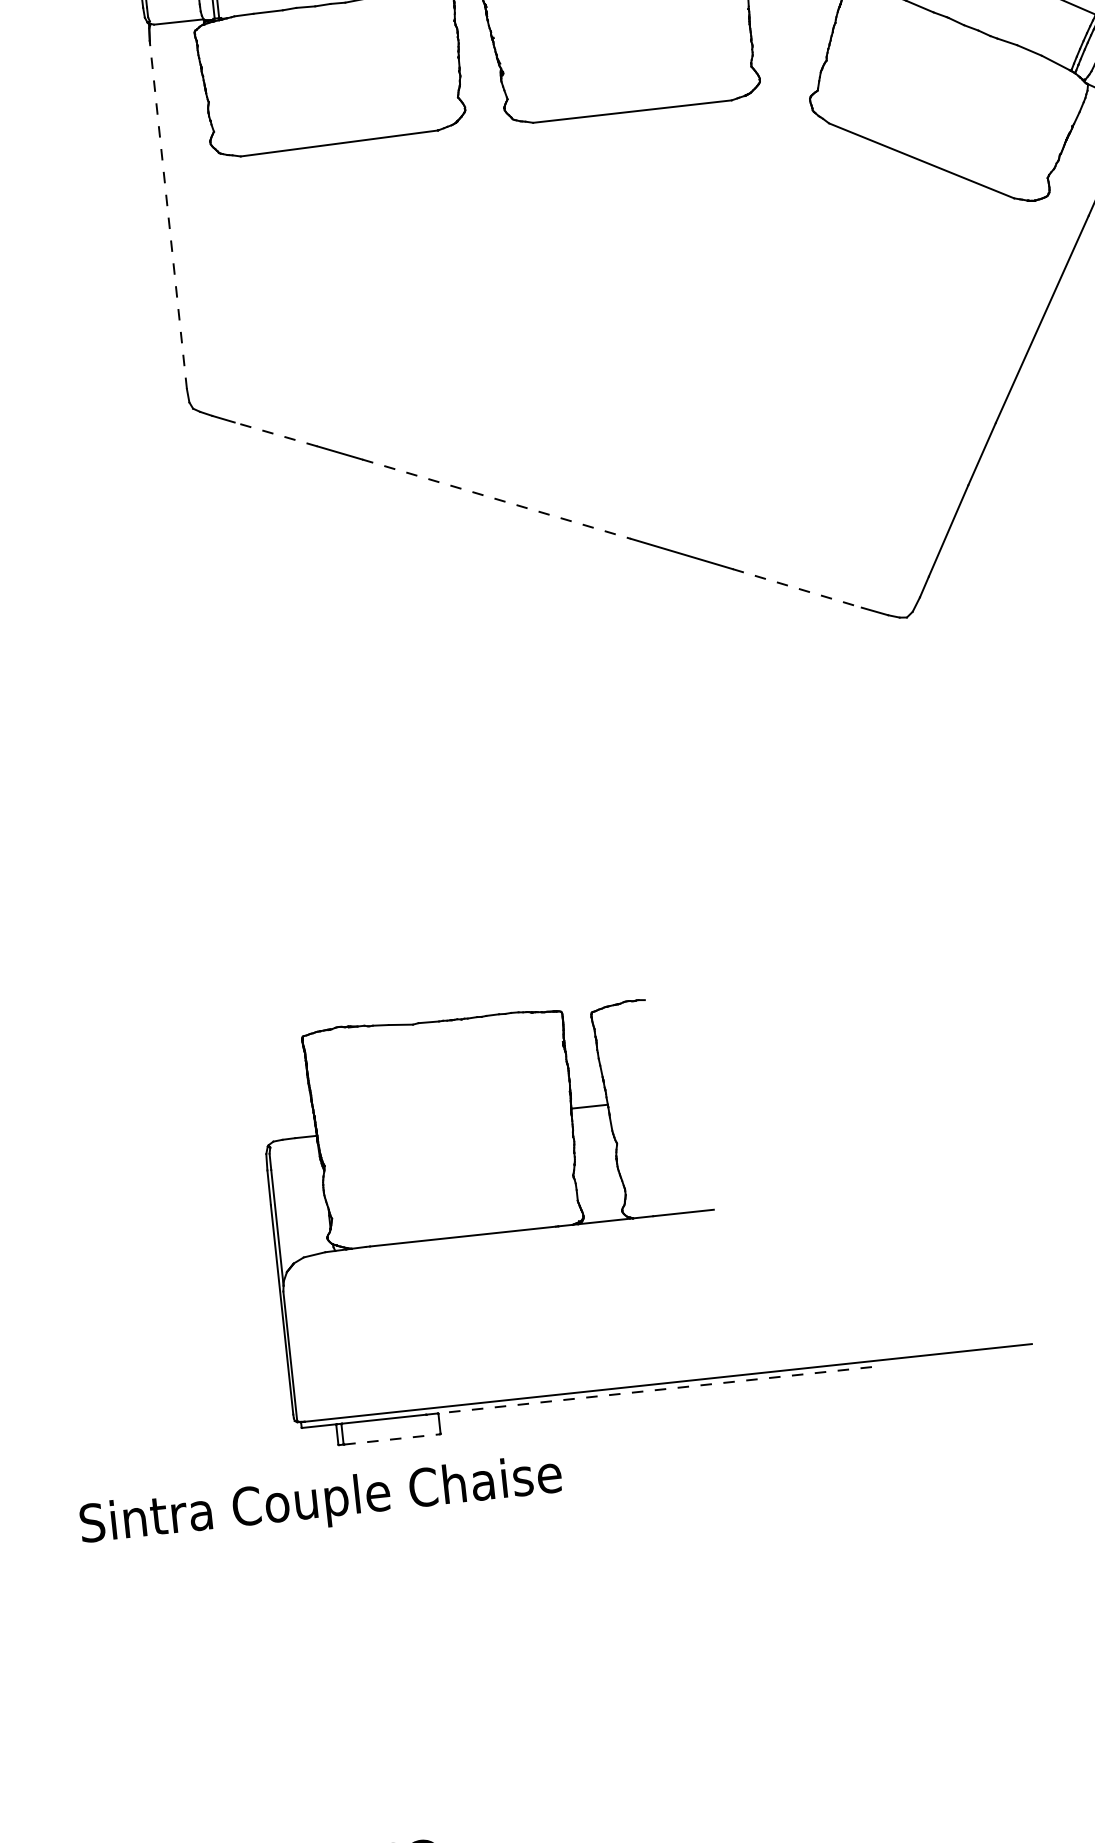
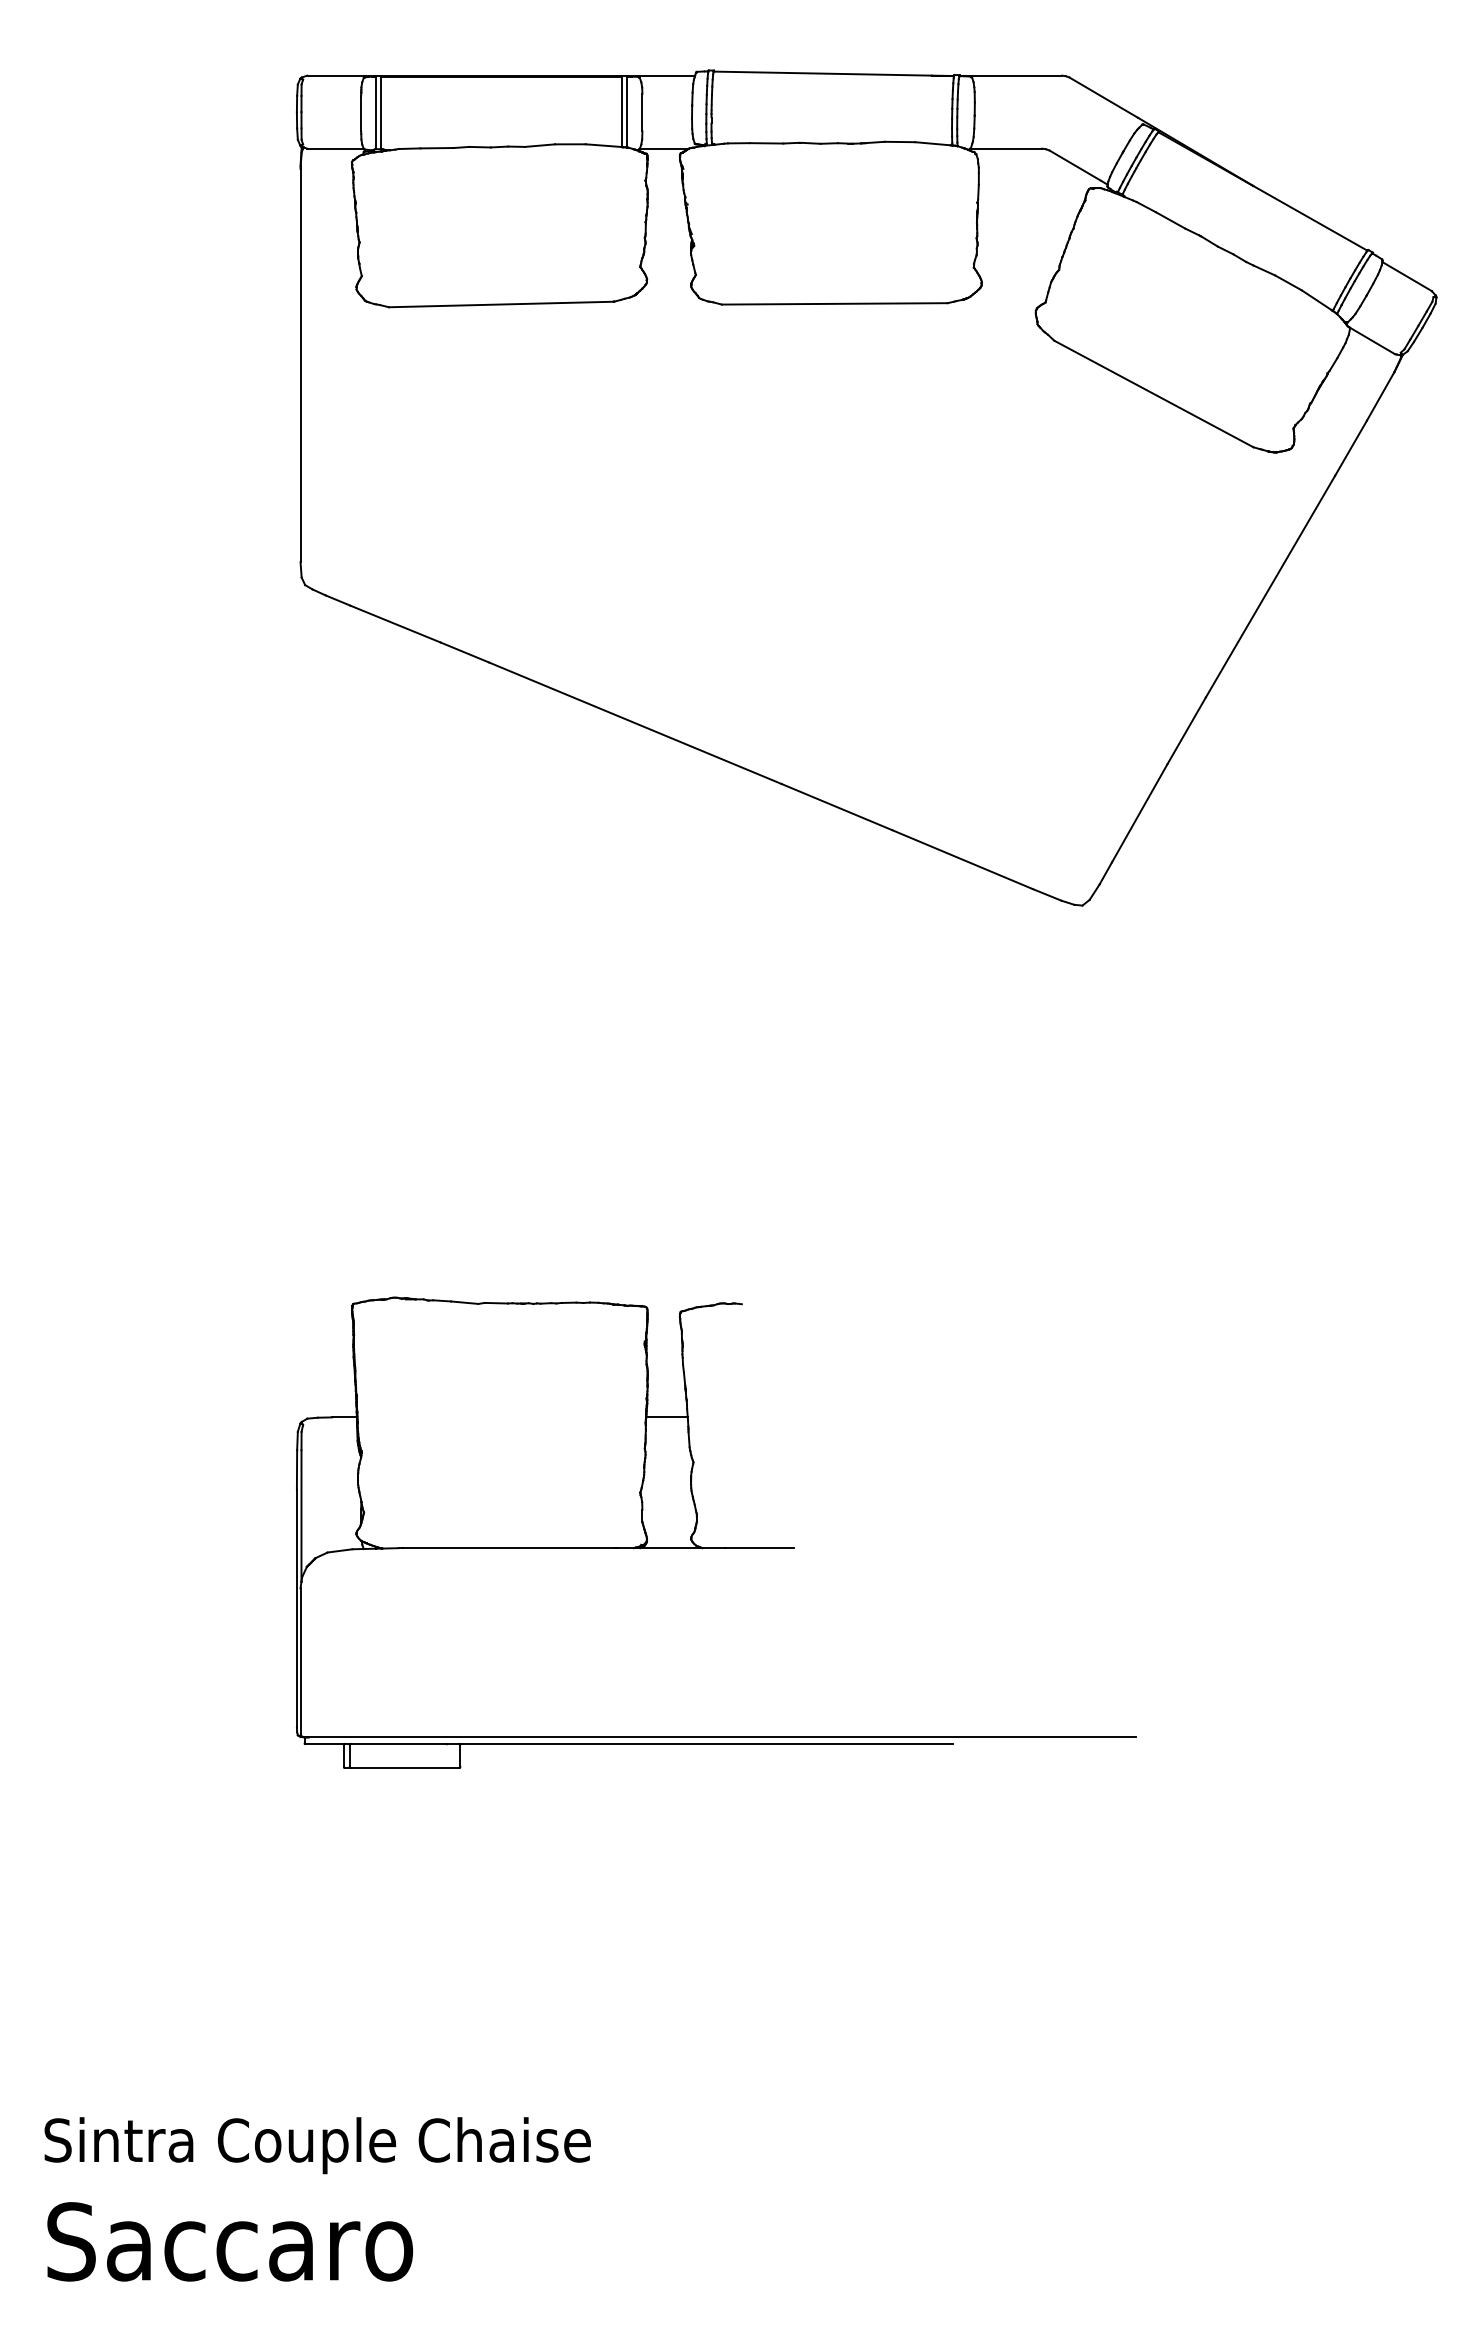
line: (168, 216) -> (300, 365), dashed -> solid
line: (276, 434) -> (395, 624), dashed -> solid
line: (496, 499) -> (635, 723), dashed -> solid
line: (797, 588) -> (963, 859), dashed -> solid
line: (655, 1390) -> (706, 1744), dashed -> solid
line: (392, 1439) -> (405, 1767), dashed -> solid
text: (321, 1502) -> (317, 2145), moved

